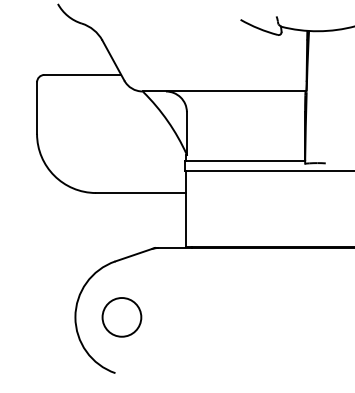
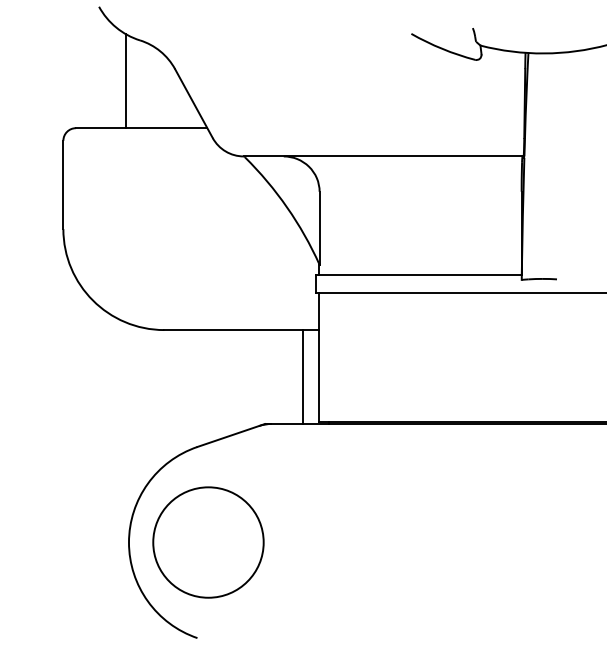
line: (73, 47) -> (125, 81), added
line: (177, 220) -> (303, 377), added
circle: (121, 317) -> (207, 542), size x1.67

